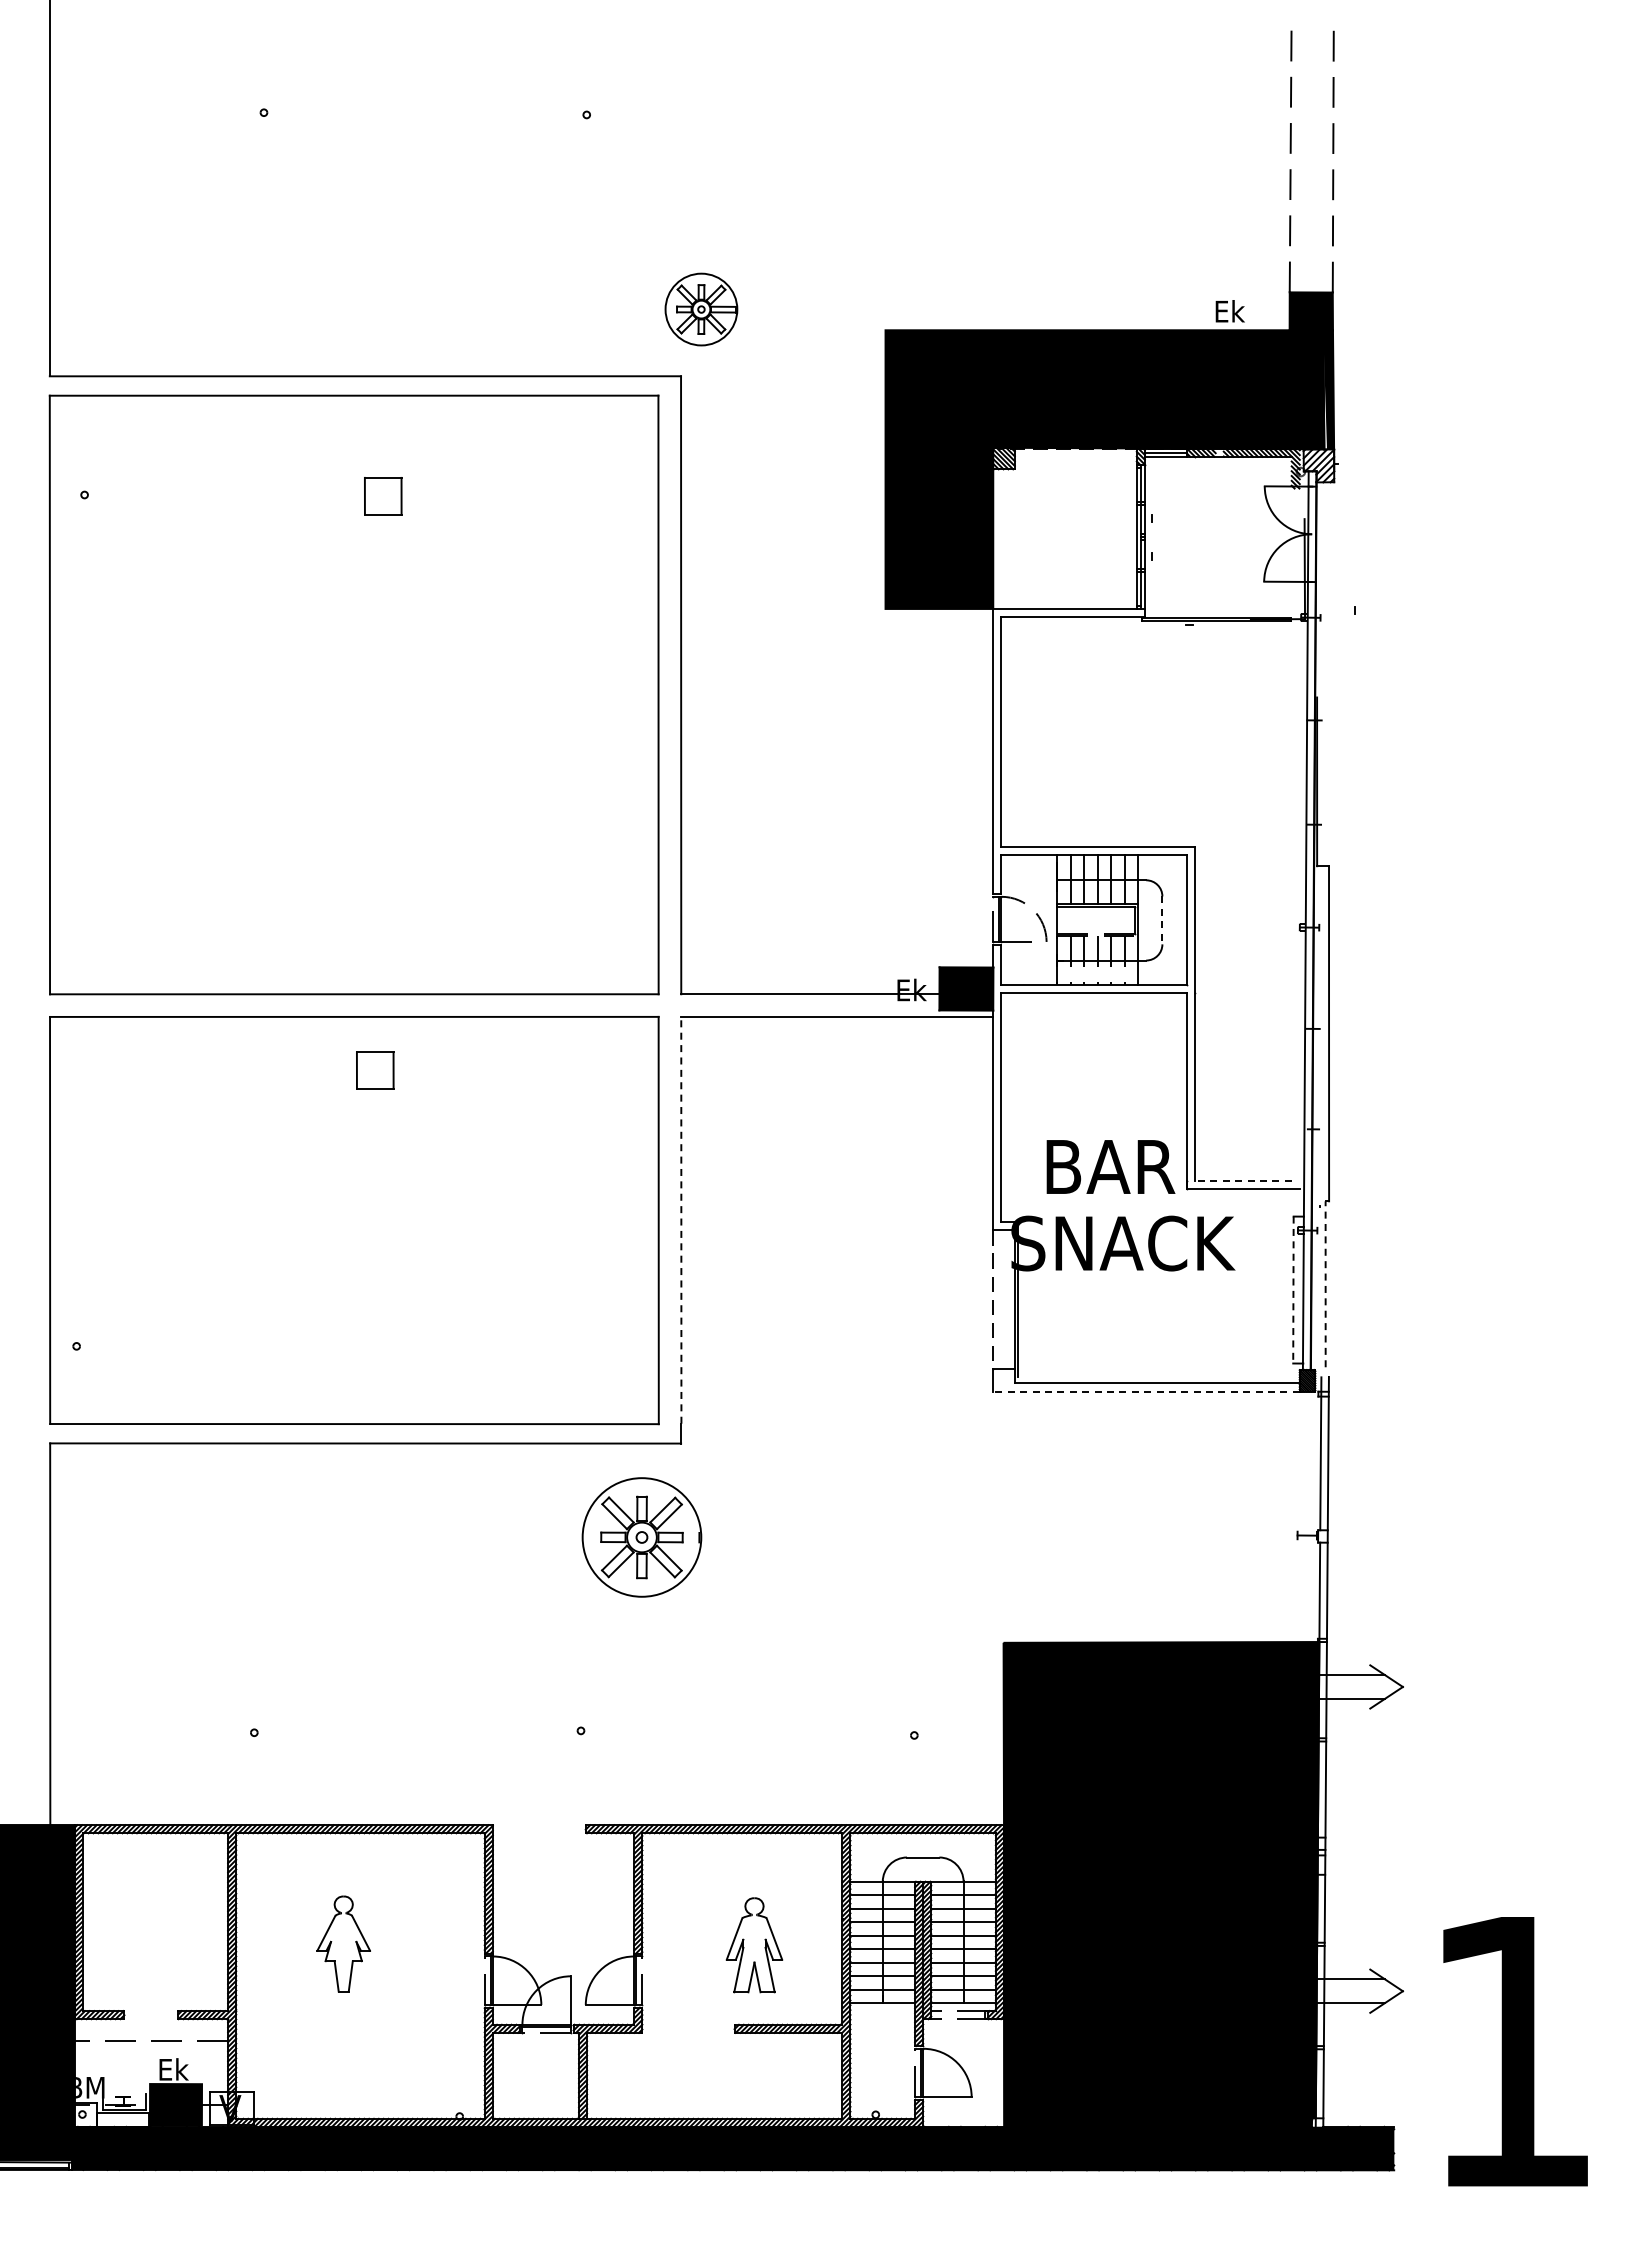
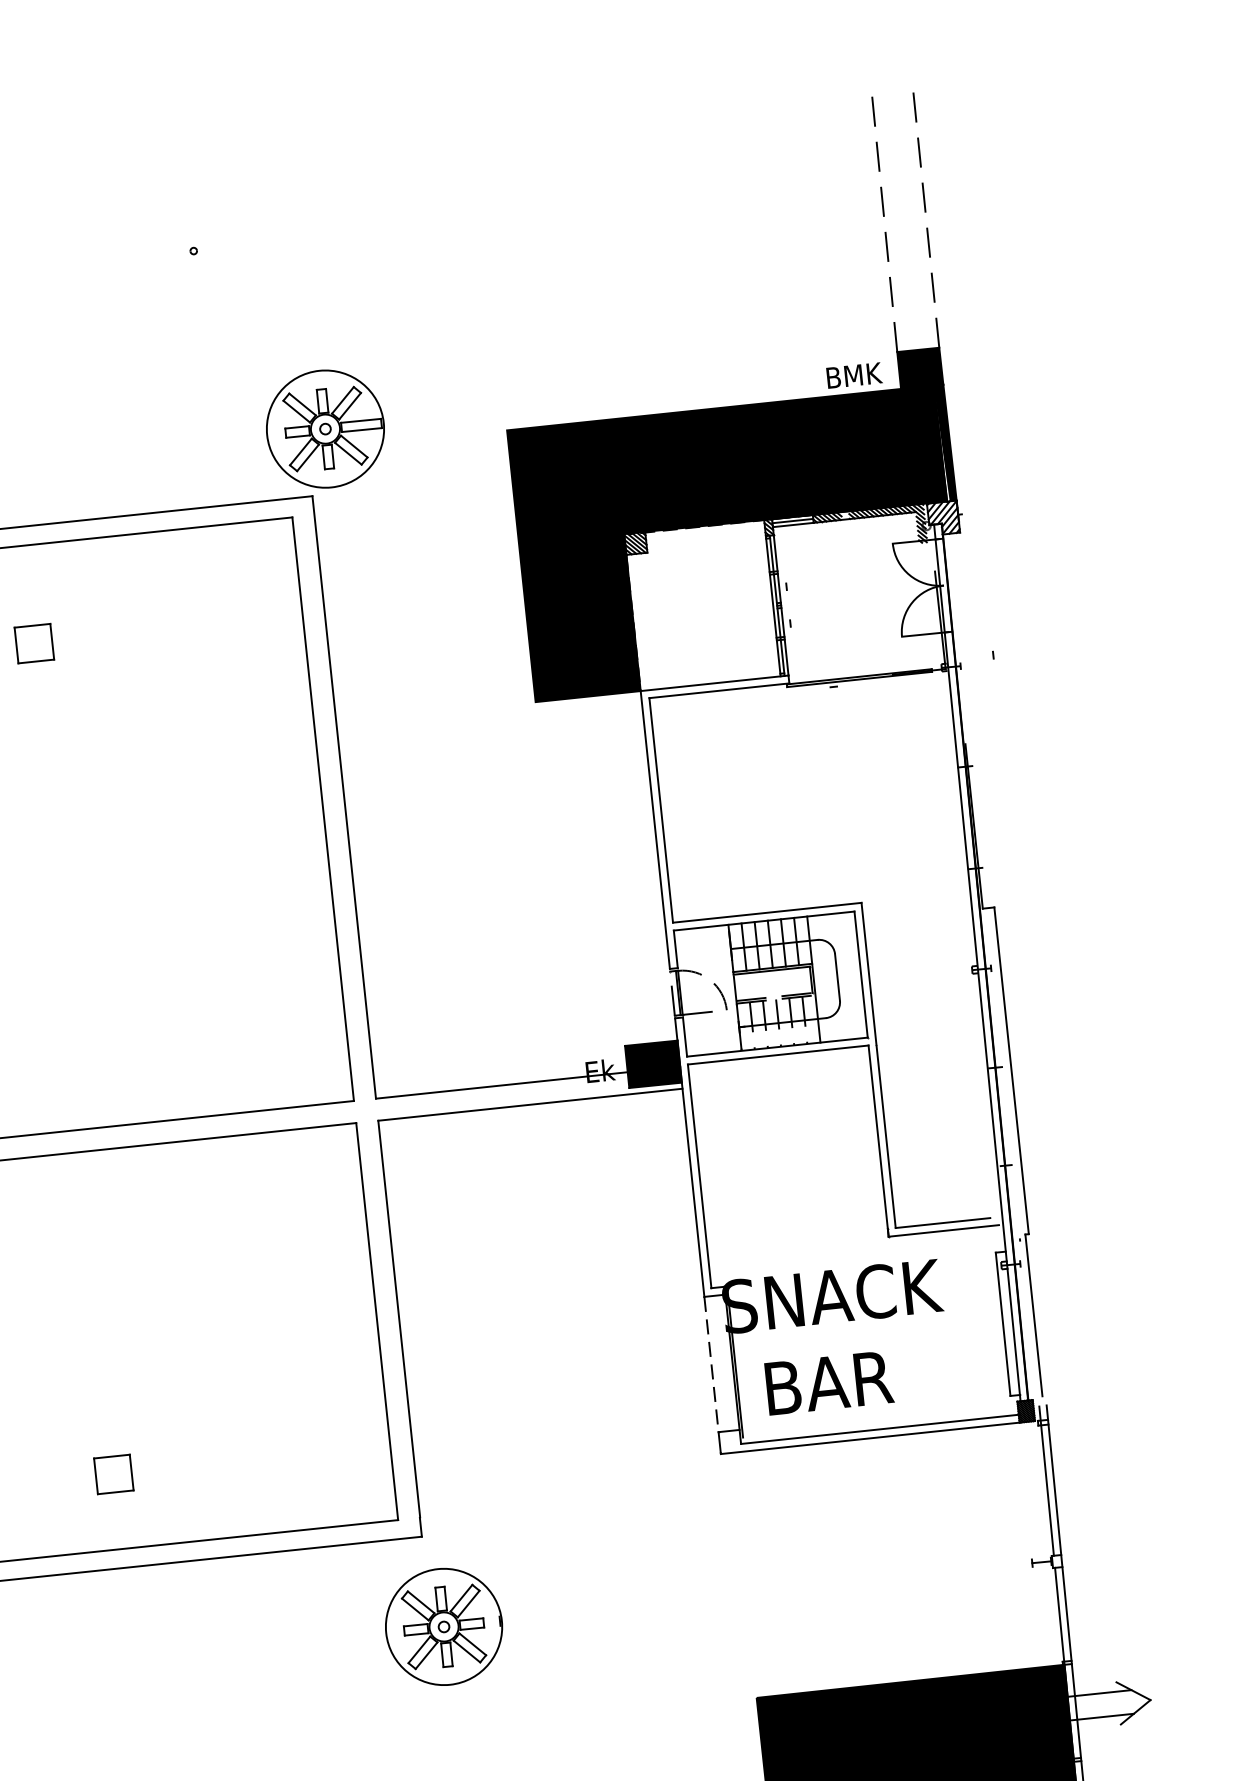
part: (701, 309) -> (325, 429), size x1.67
text: (1247, 311) -> (858, 375), Ek -> BMK
line: (1162, 920) -> (837, 977), dashed -> solid
part: (375, 1070) -> (114, 1474), moved
text: (1110, 1166) -> (828, 1382), moved
line: (1242, 1180) -> (942, 1222), dashed -> solid
line: (681, 1219) -> (399, 1318), dashed -> solid
line: (1325, 1284) -> (1033, 1315), dashed -> solid
line: (1293, 1290) -> (1003, 1324), dashed -> solid
line: (1146, 1391) -> (870, 1438), dashed -> solid
part: (641, 1537) -> (443, 1627), moved

